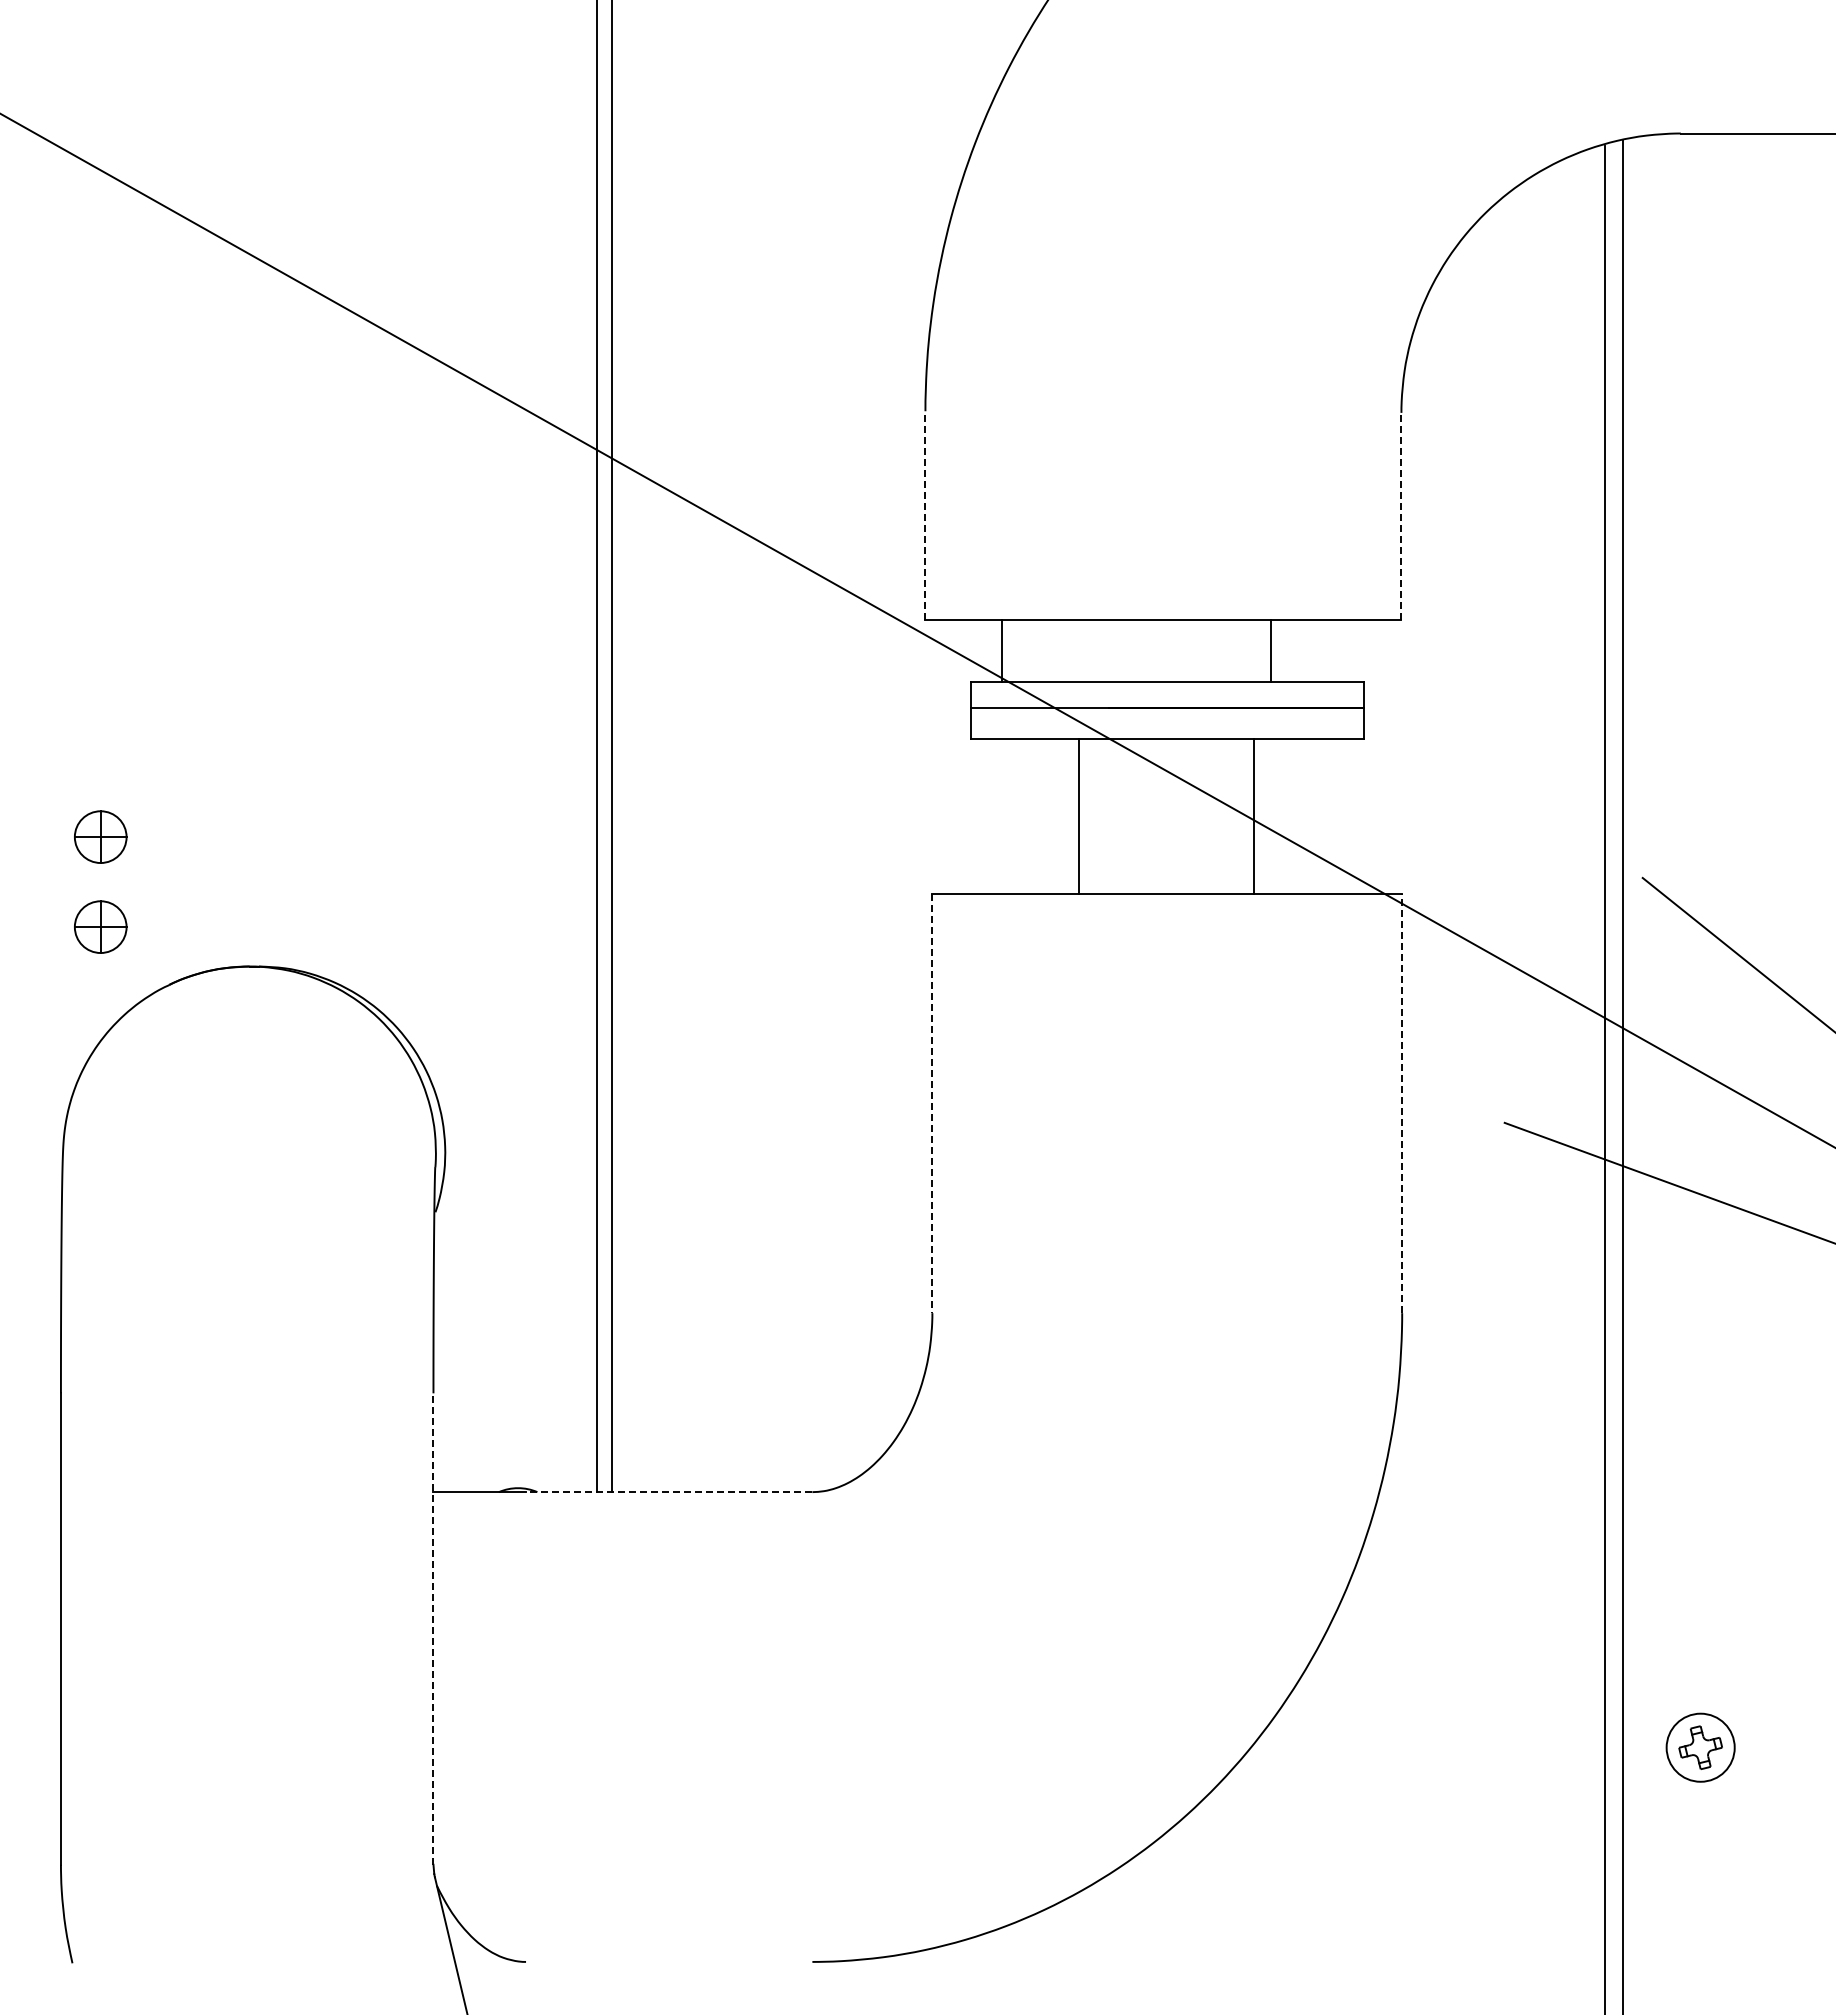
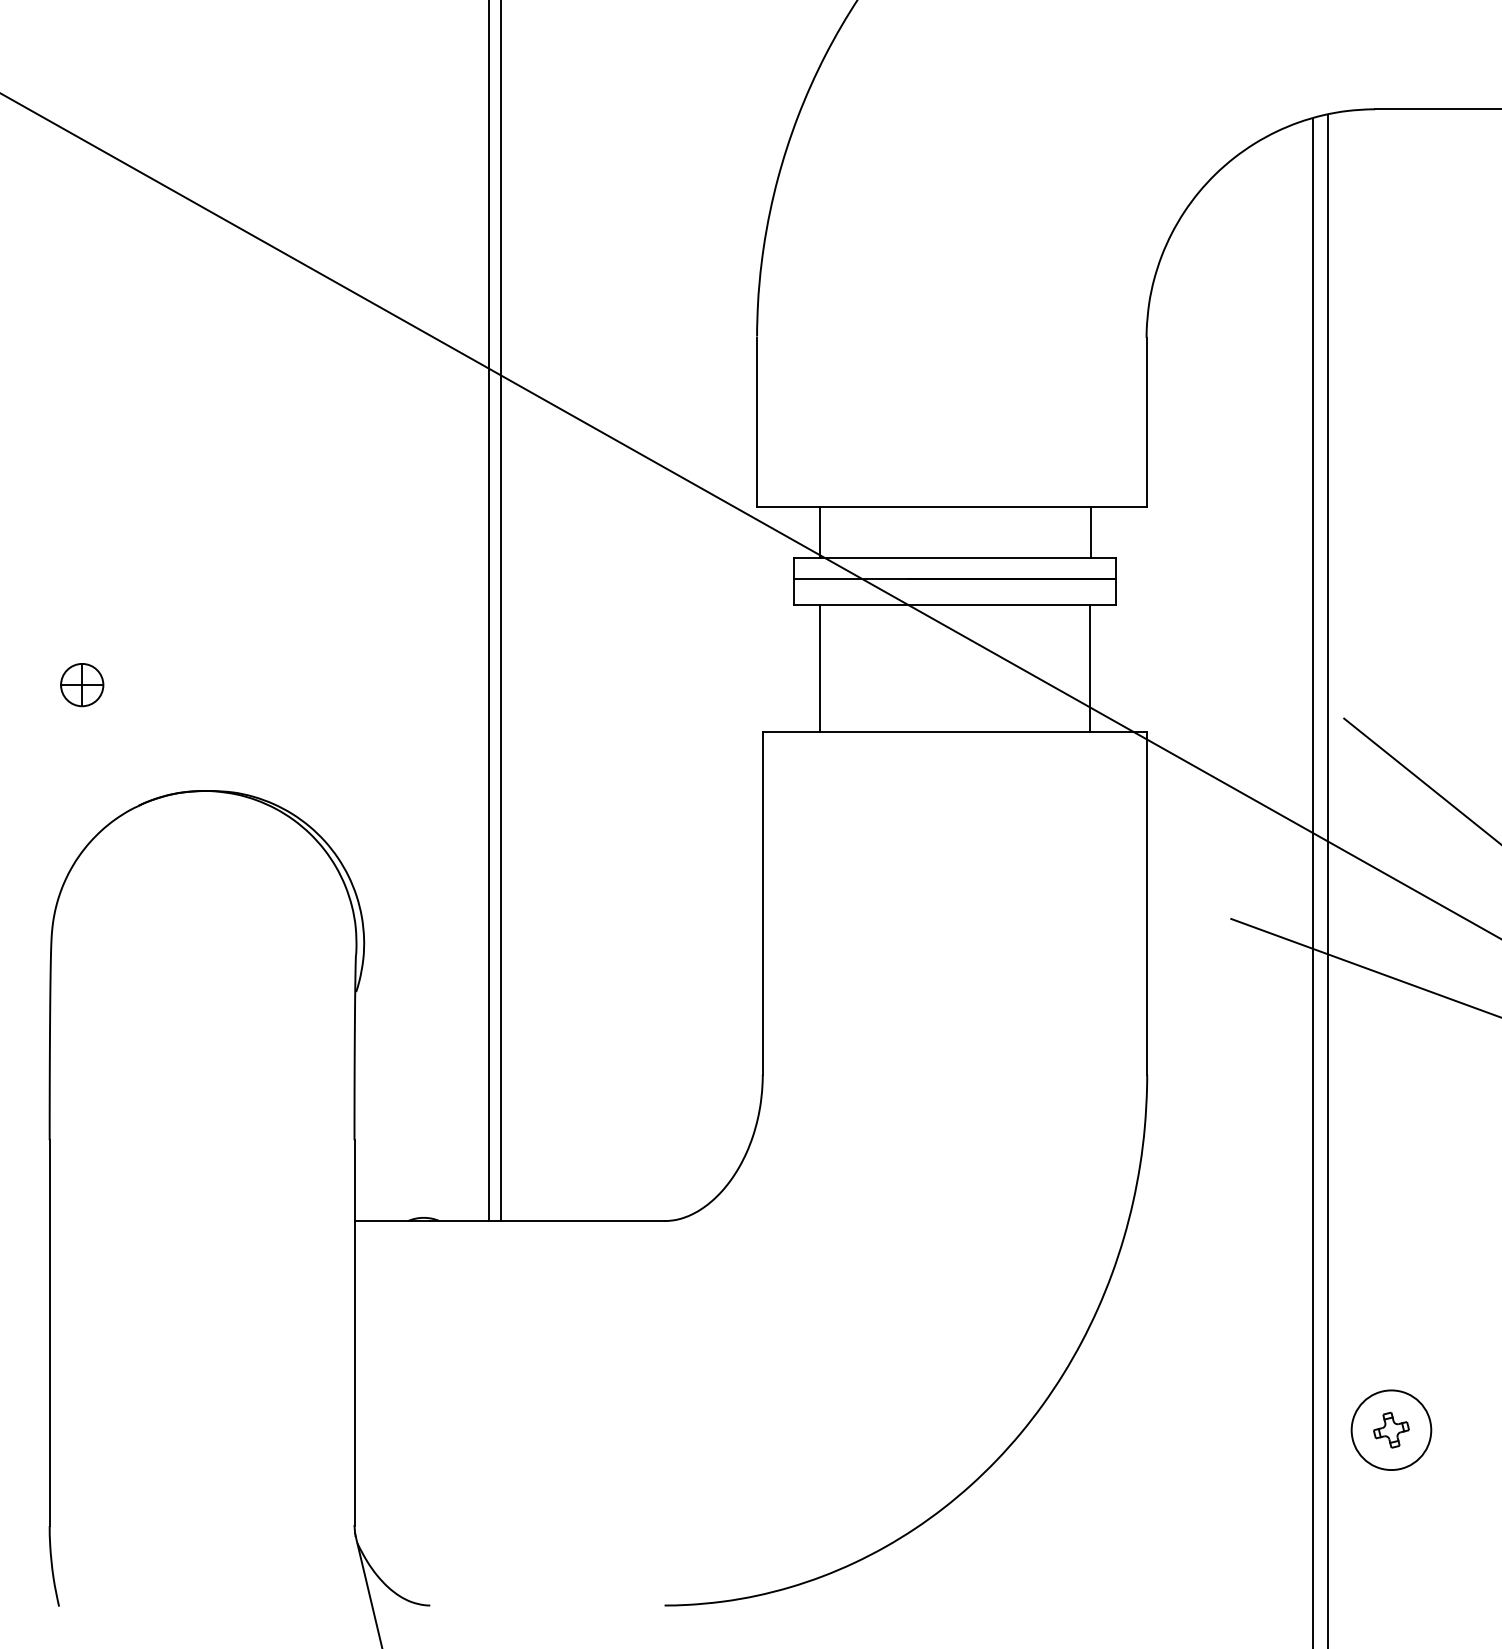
line: (925, 515) -> (757, 421), dashed -> solid
line: (1401, 515) -> (1146, 421), dashed -> solid
line: (1270, 650) -> (1090, 532), moved
line: (1078, 816) -> (819, 668), moved
line: (1253, 816) -> (1090, 668), moved
part: (100, 926) -> (82, 758), removed
line: (932, 1103) -> (762, 903), dashed -> solid
line: (1402, 1103) -> (1147, 903), dashed -> solid
line: (668, 1492) -> (546, 1221), dashed -> solid
line: (433, 1629) -> (354, 1333), dashed -> solid
circle: (1700, 1747) -> (1391, 1430), size x1.43

